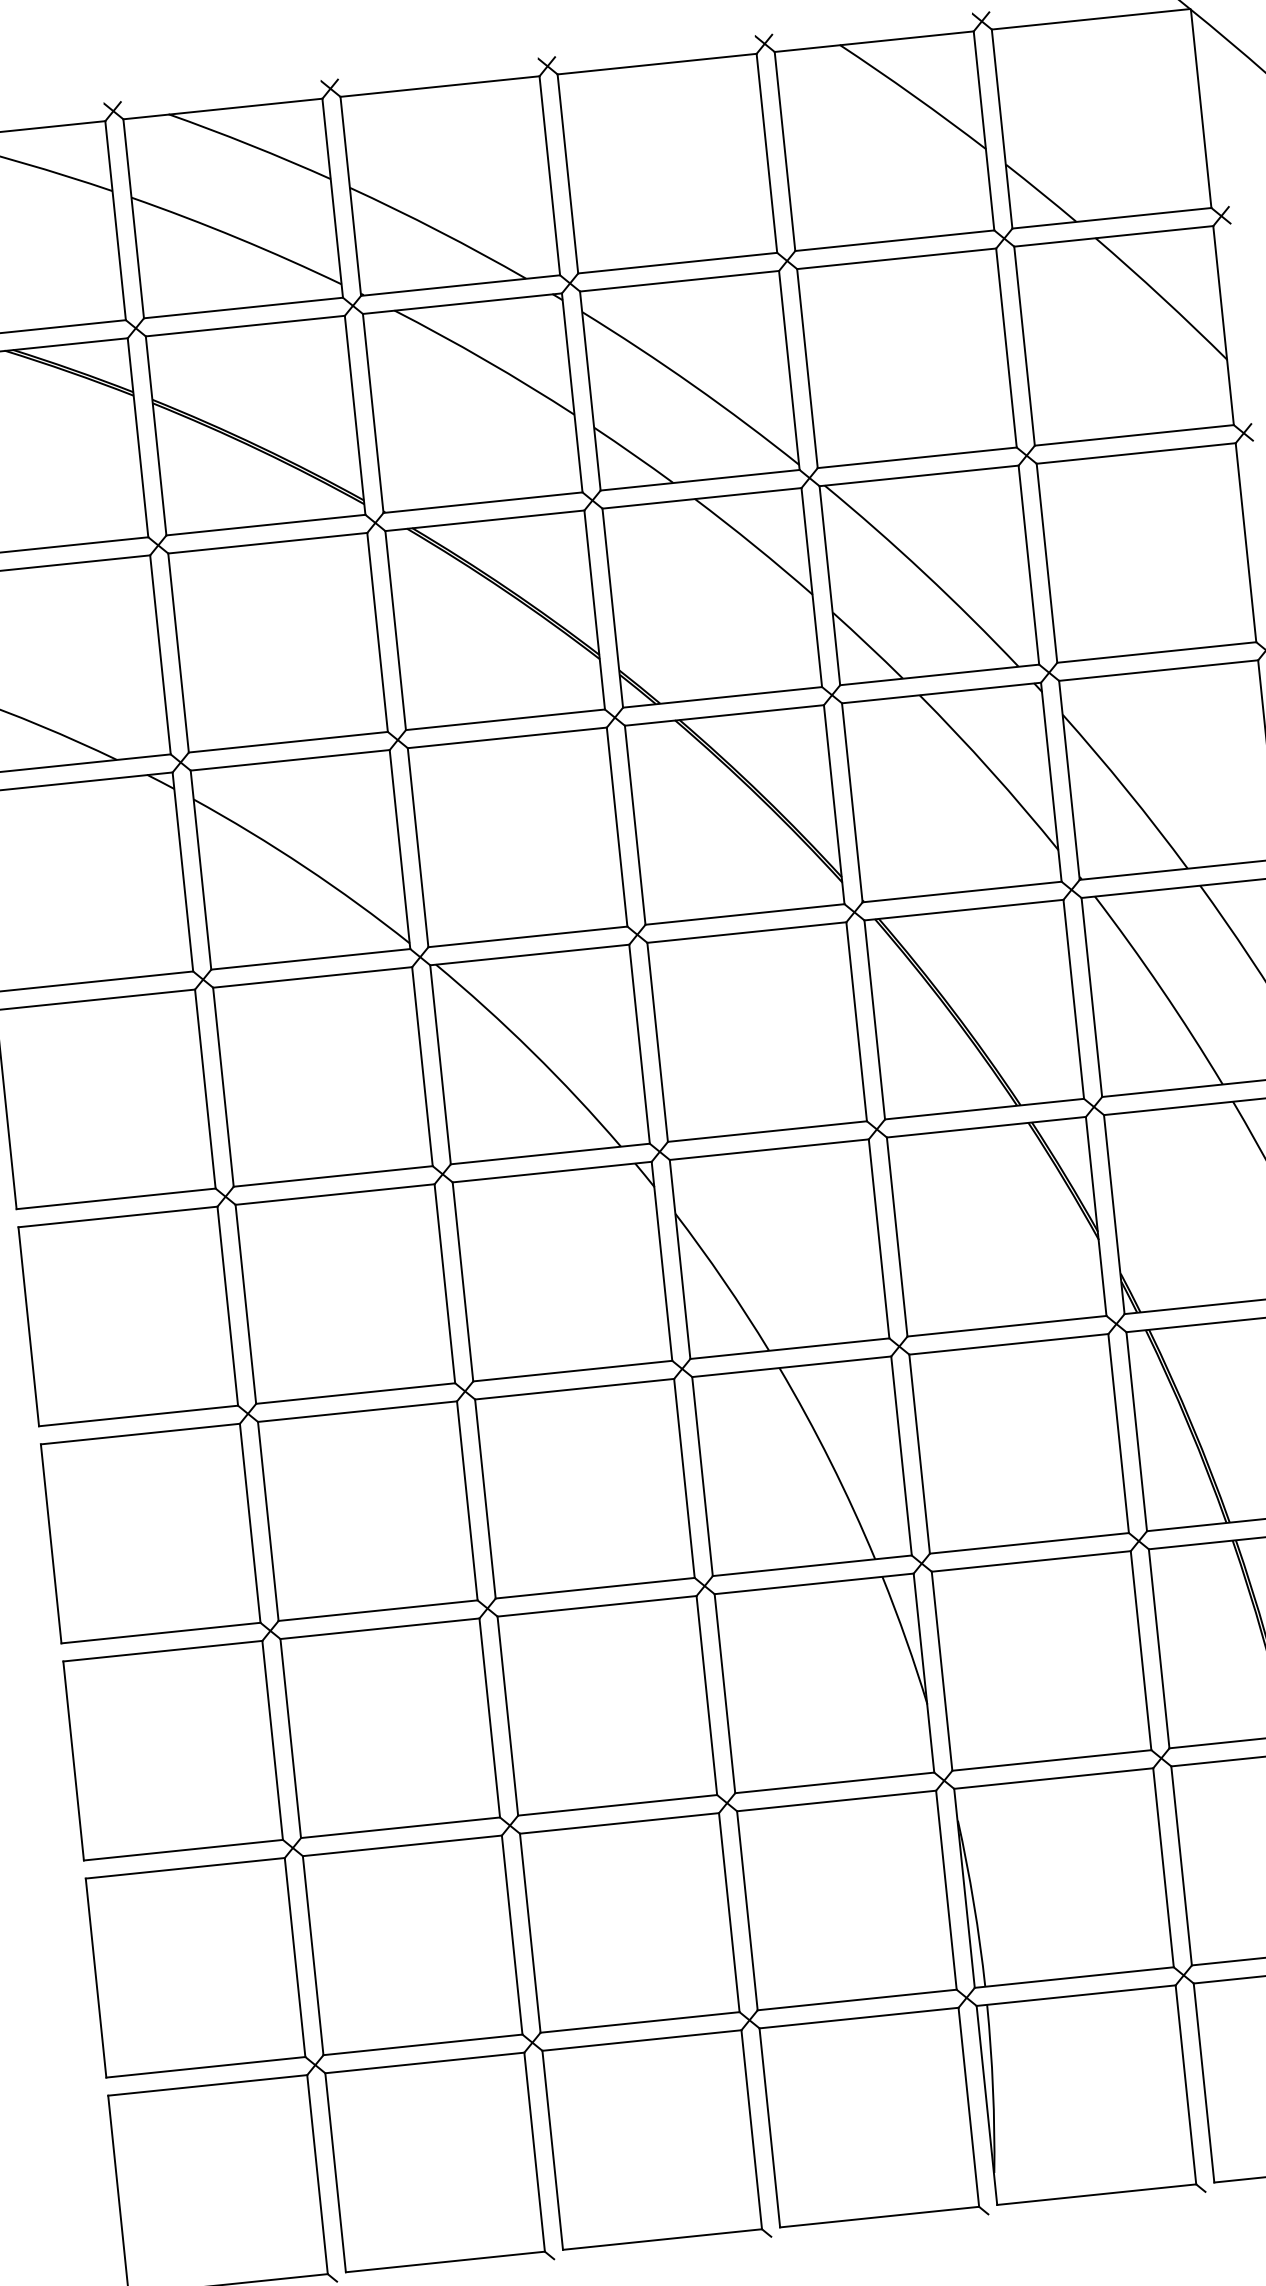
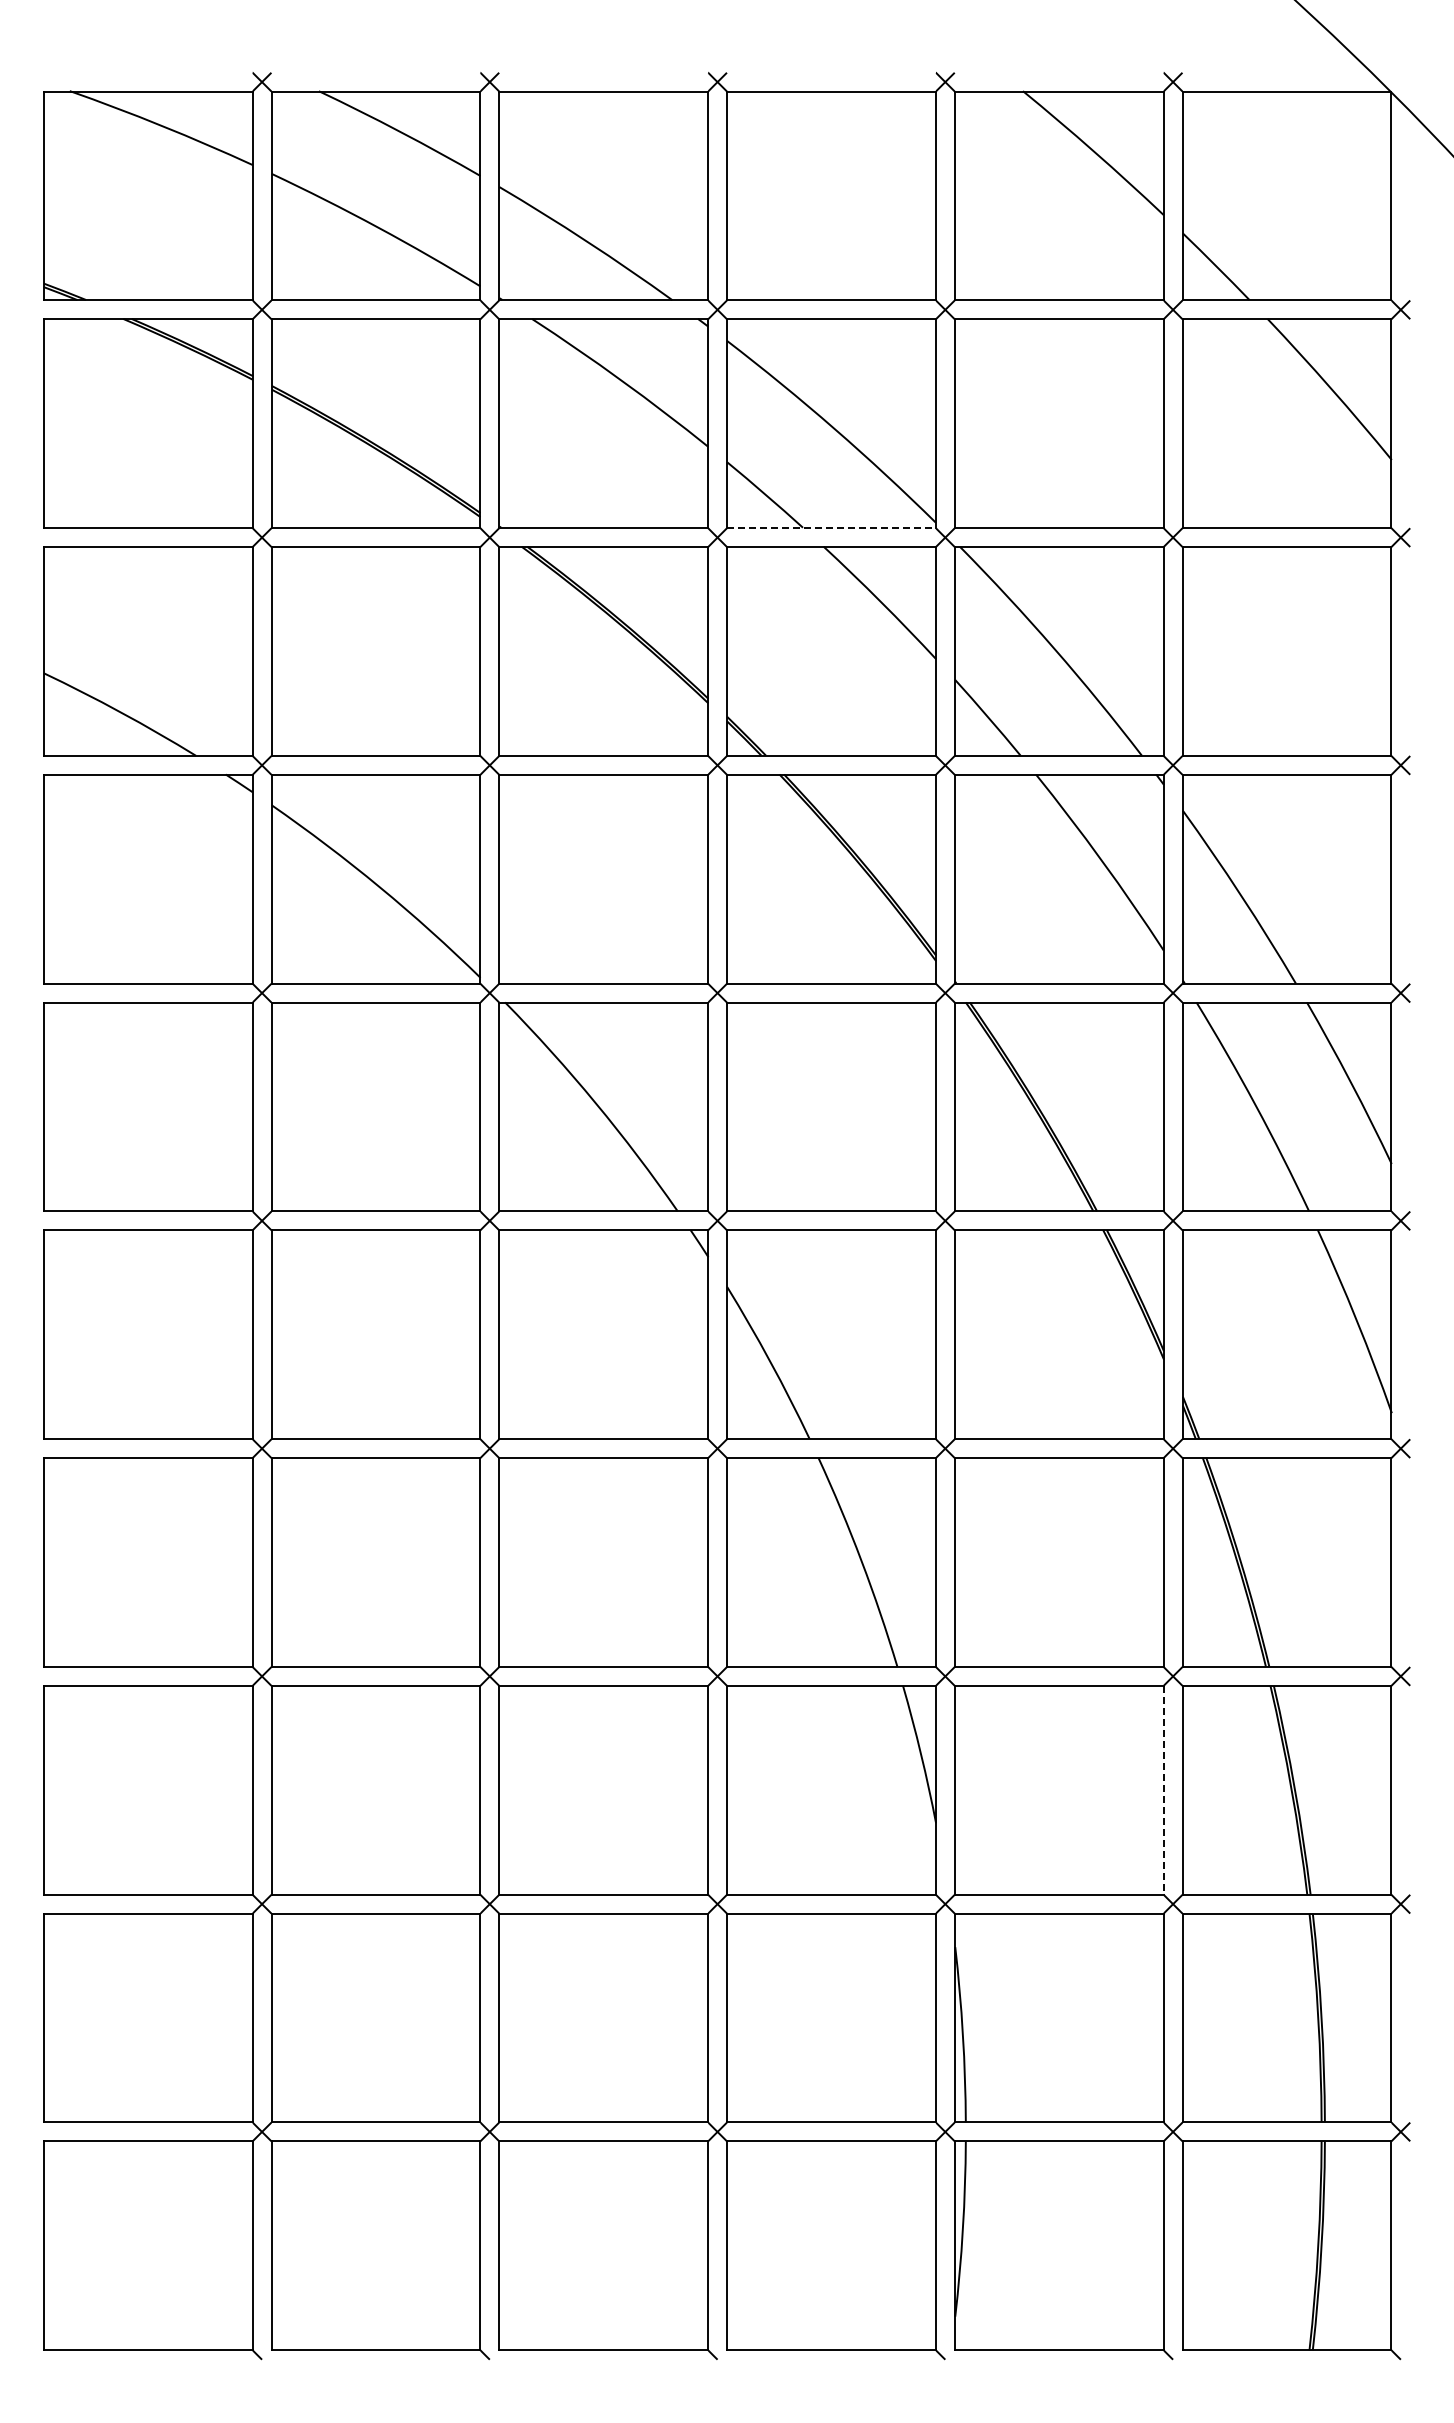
line: (700, 480) -> (831, 528), solid -> dashed
line: (1141, 1650) -> (1163, 1790), solid -> dashed

